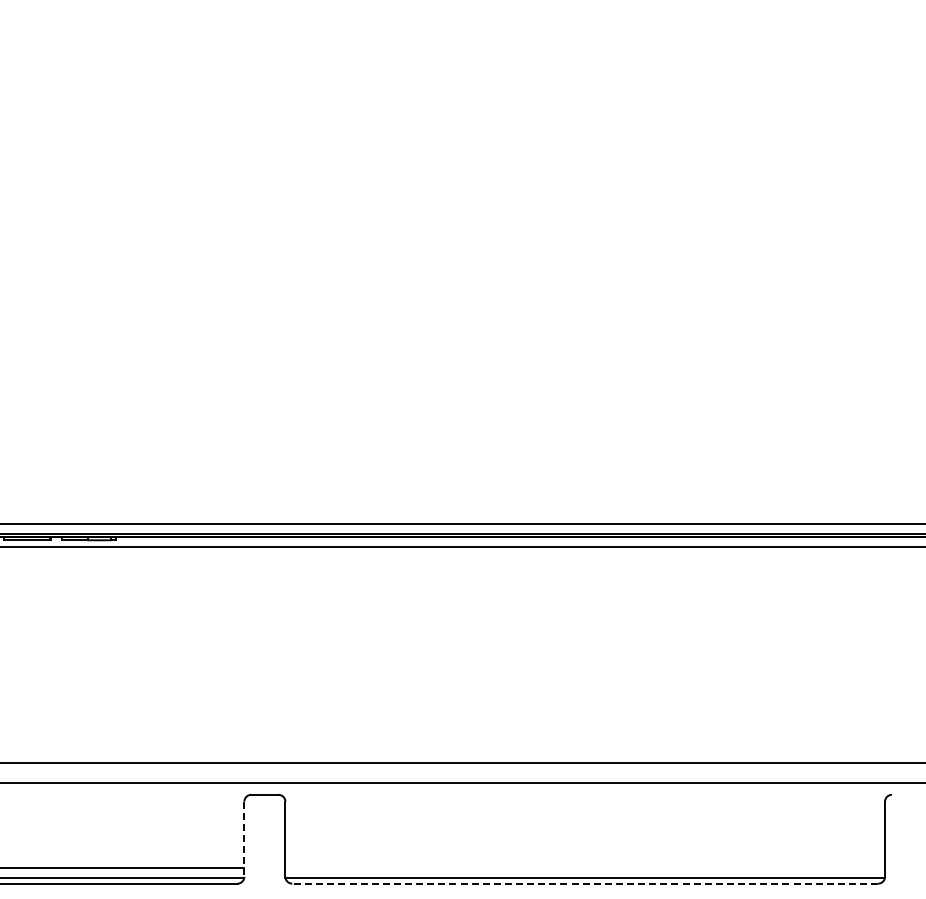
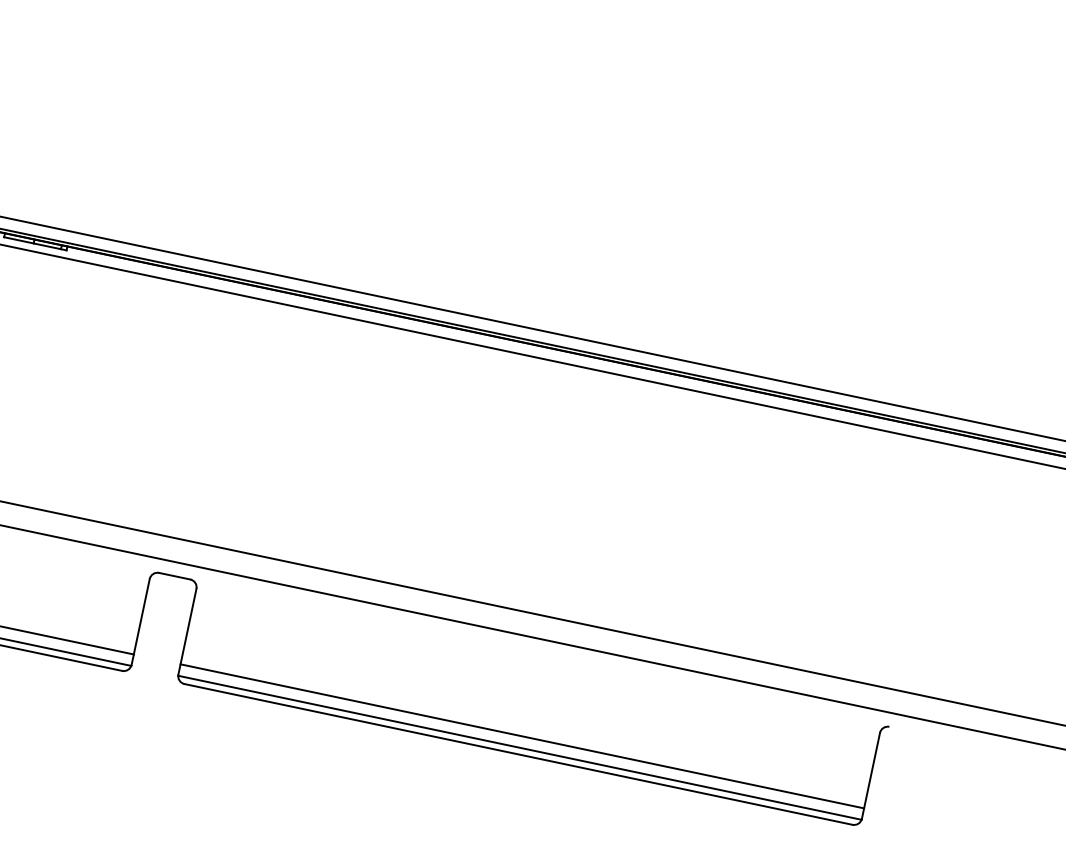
line: (244, 839) -> (140, 622), dashed -> solid
line: (585, 867) -> (522, 736), added
line: (584, 883) -> (517, 754), dashed -> solid

